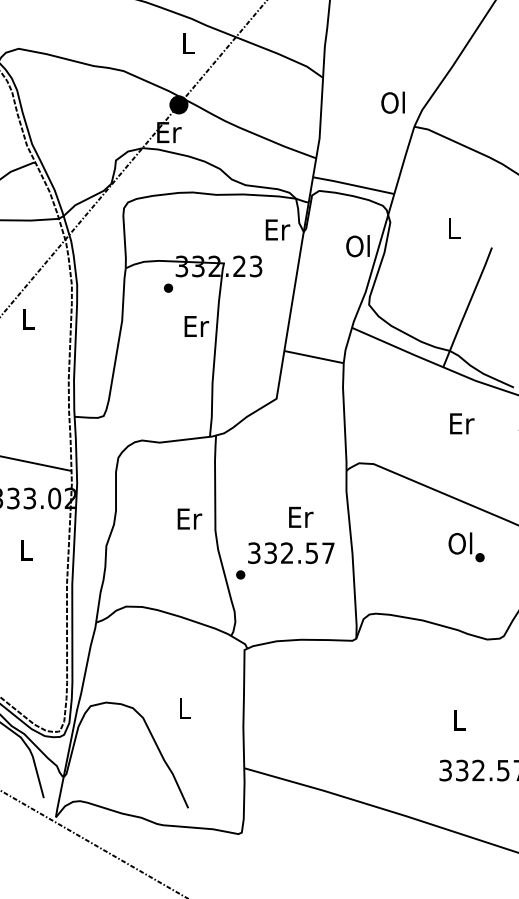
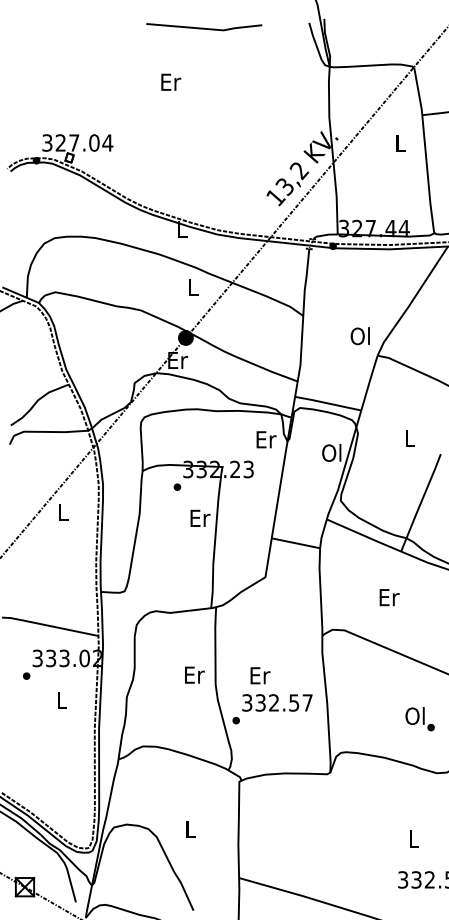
text: (462, 423) -> (389, 597), moved
text: (301, 517) -> (260, 675), moved
text: (465, 547) -> (419, 719), moved

